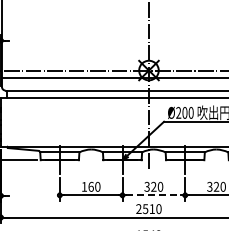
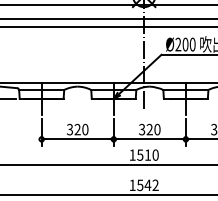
text: (87, 186) -> (73, 129), 160 -> 320
line: (154, 195) -> (150, 139), dashed -> solid
text: (138, 208) -> (132, 154), 2510 -> 1510

